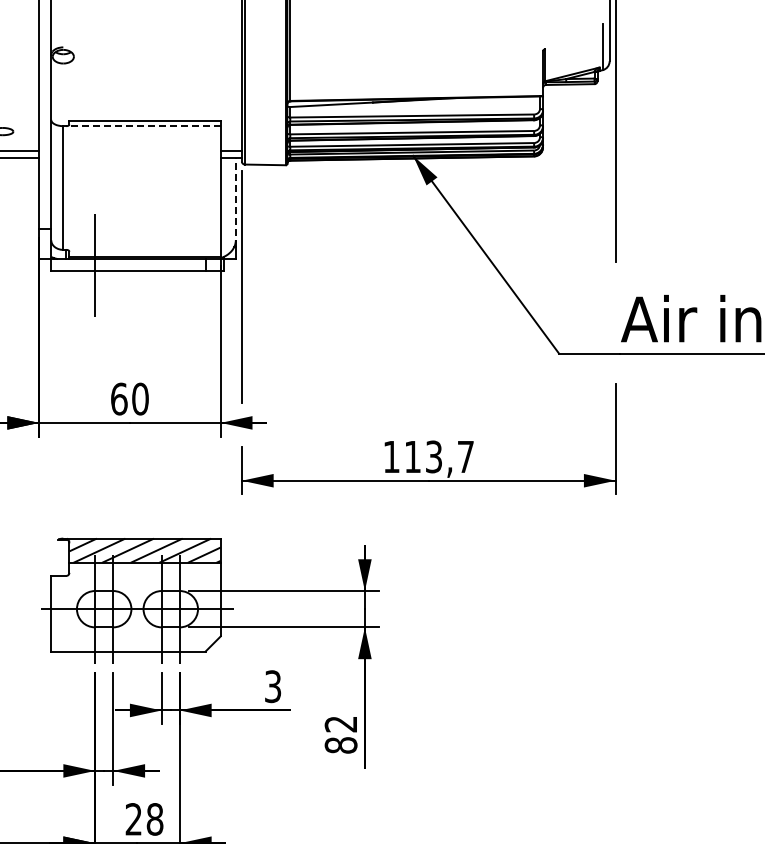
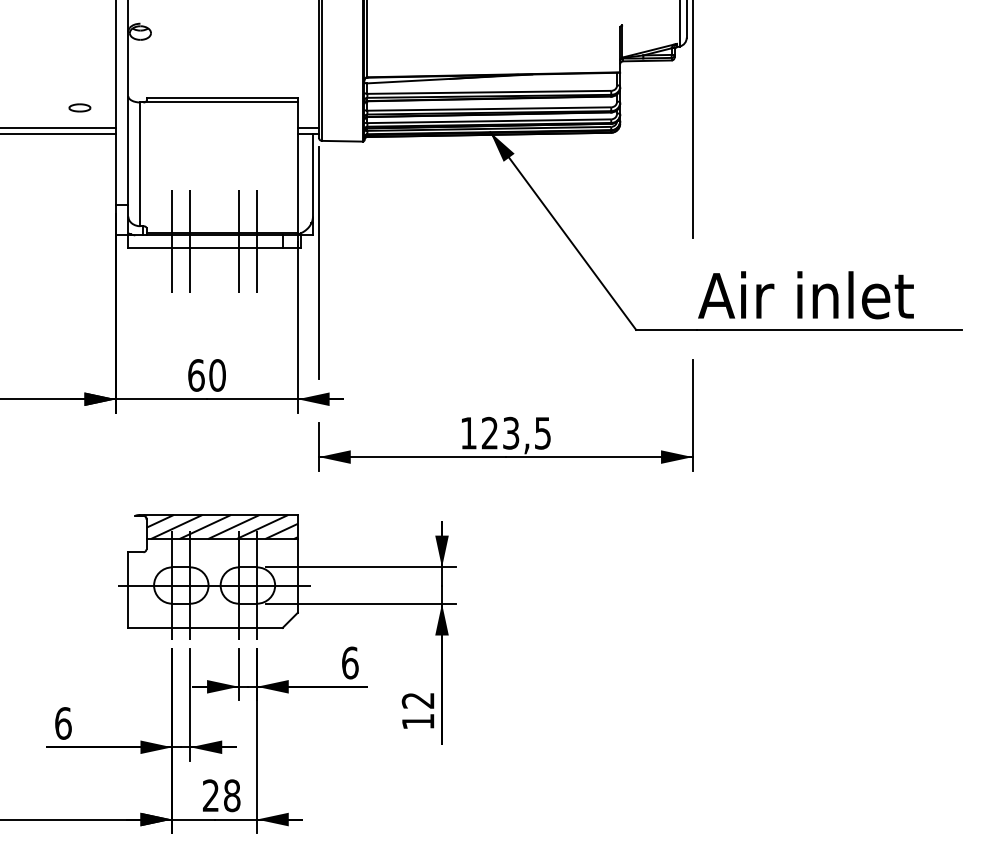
line: (143, 126) -> (220, 102), dashed -> solid
line: (235, 202) -> (312, 178), dashed -> solid
line: (113, 265) -> (190, 241), added
line: (161, 265) -> (238, 241), added
line: (179, 265) -> (256, 241), added
text: (438, 456) -> (515, 432), 113,7 -> 123,5
text: (273, 686) -> (350, 662), 3 -> 6
text: (340, 745) -> (417, 721), 82 -> 12

